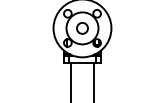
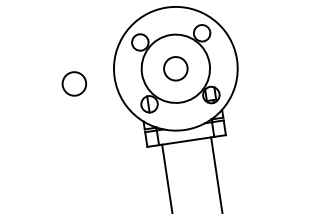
circle: (34, 28) -> (74, 84), added

